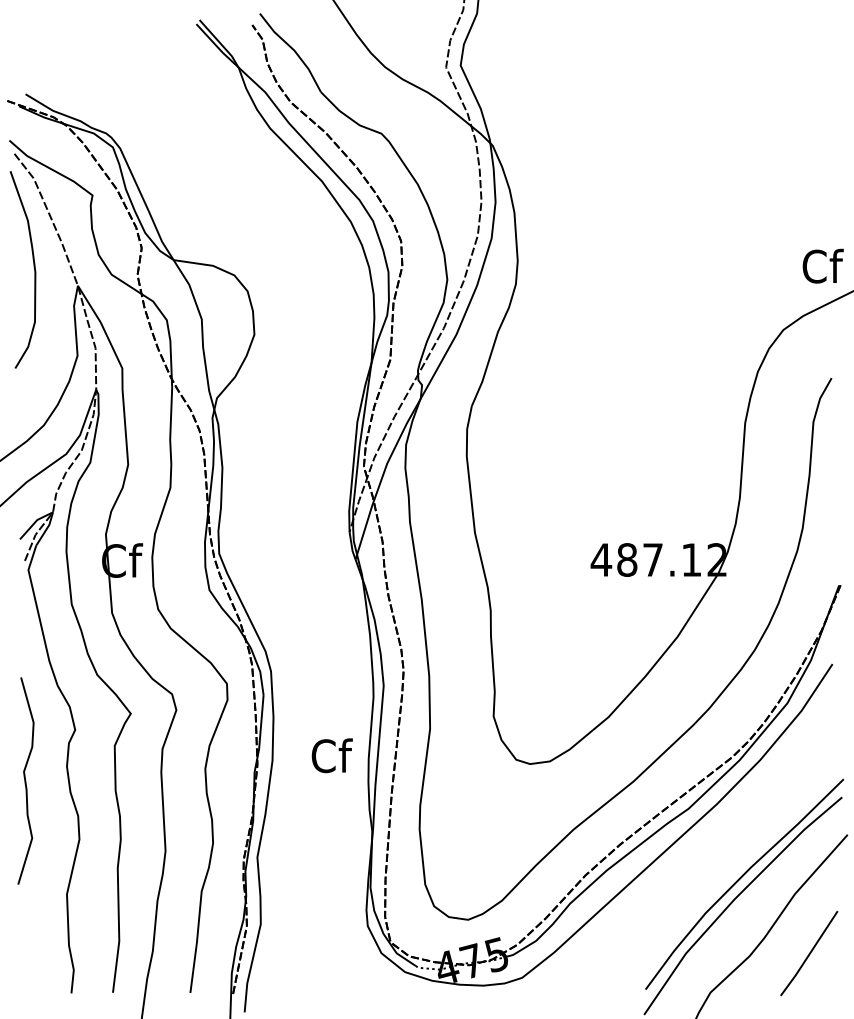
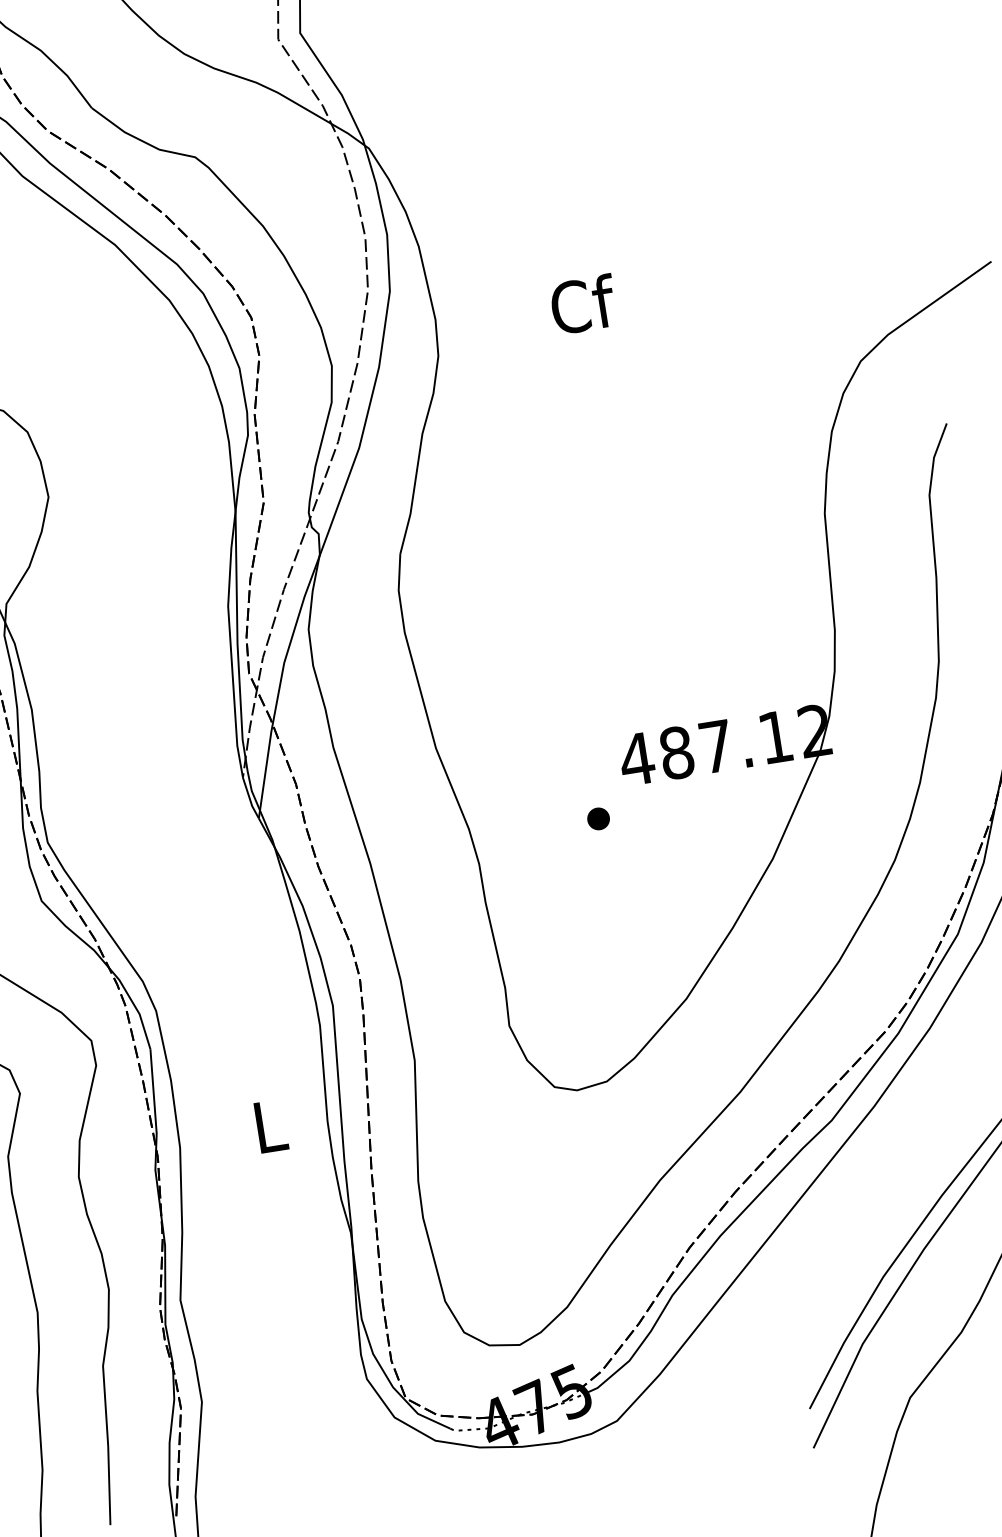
text: (822, 265) -> (582, 303), moved
part: (570, 593) -> (597, 818), added
text: (331, 755) -> (269, 1125), Cf -> L

